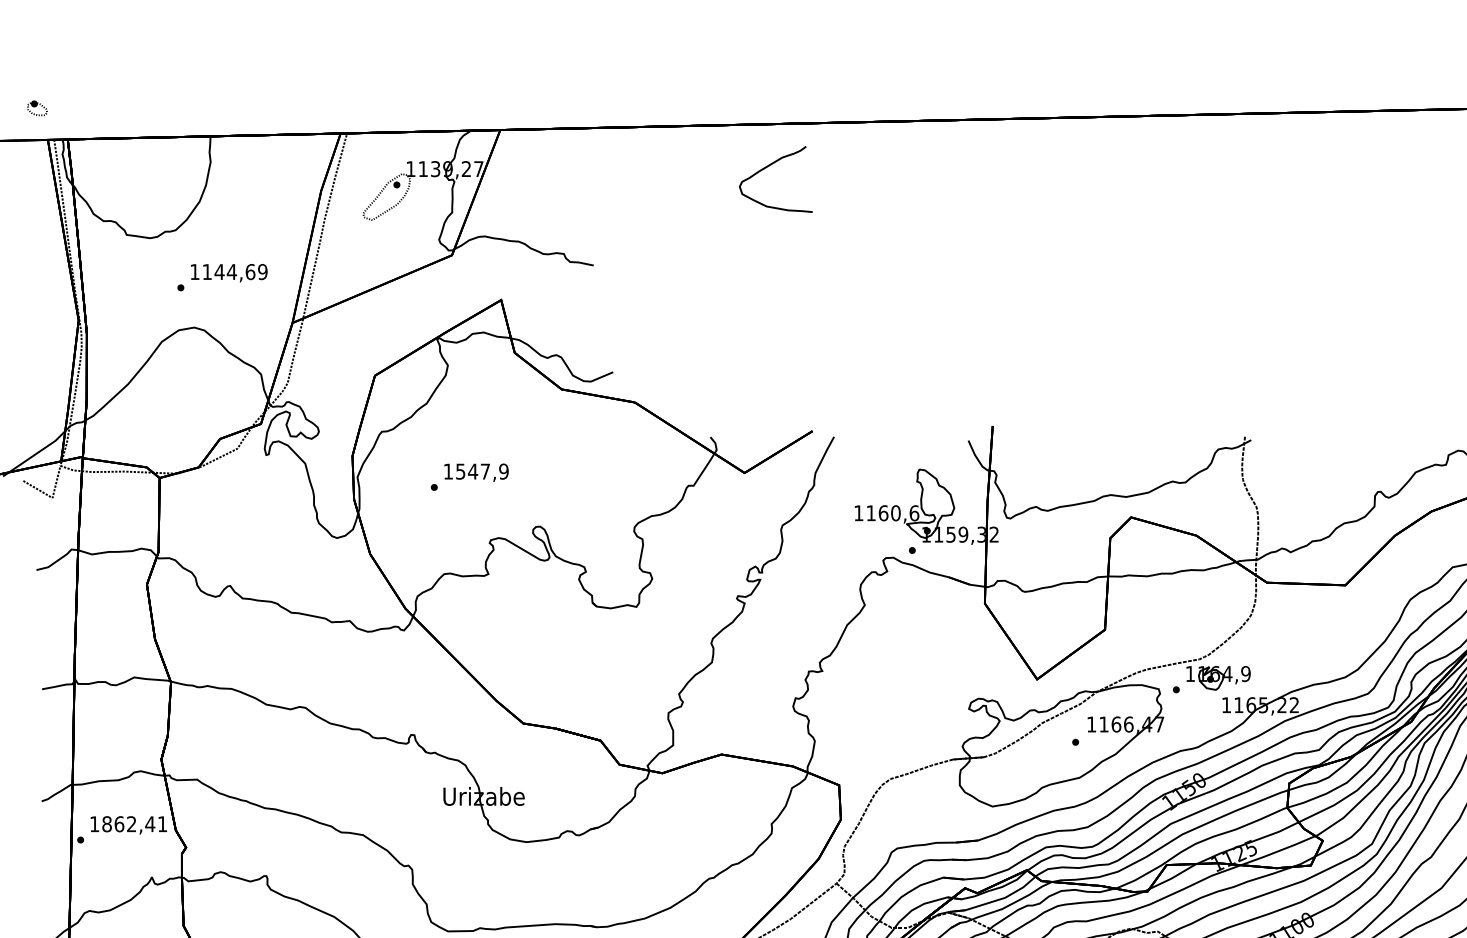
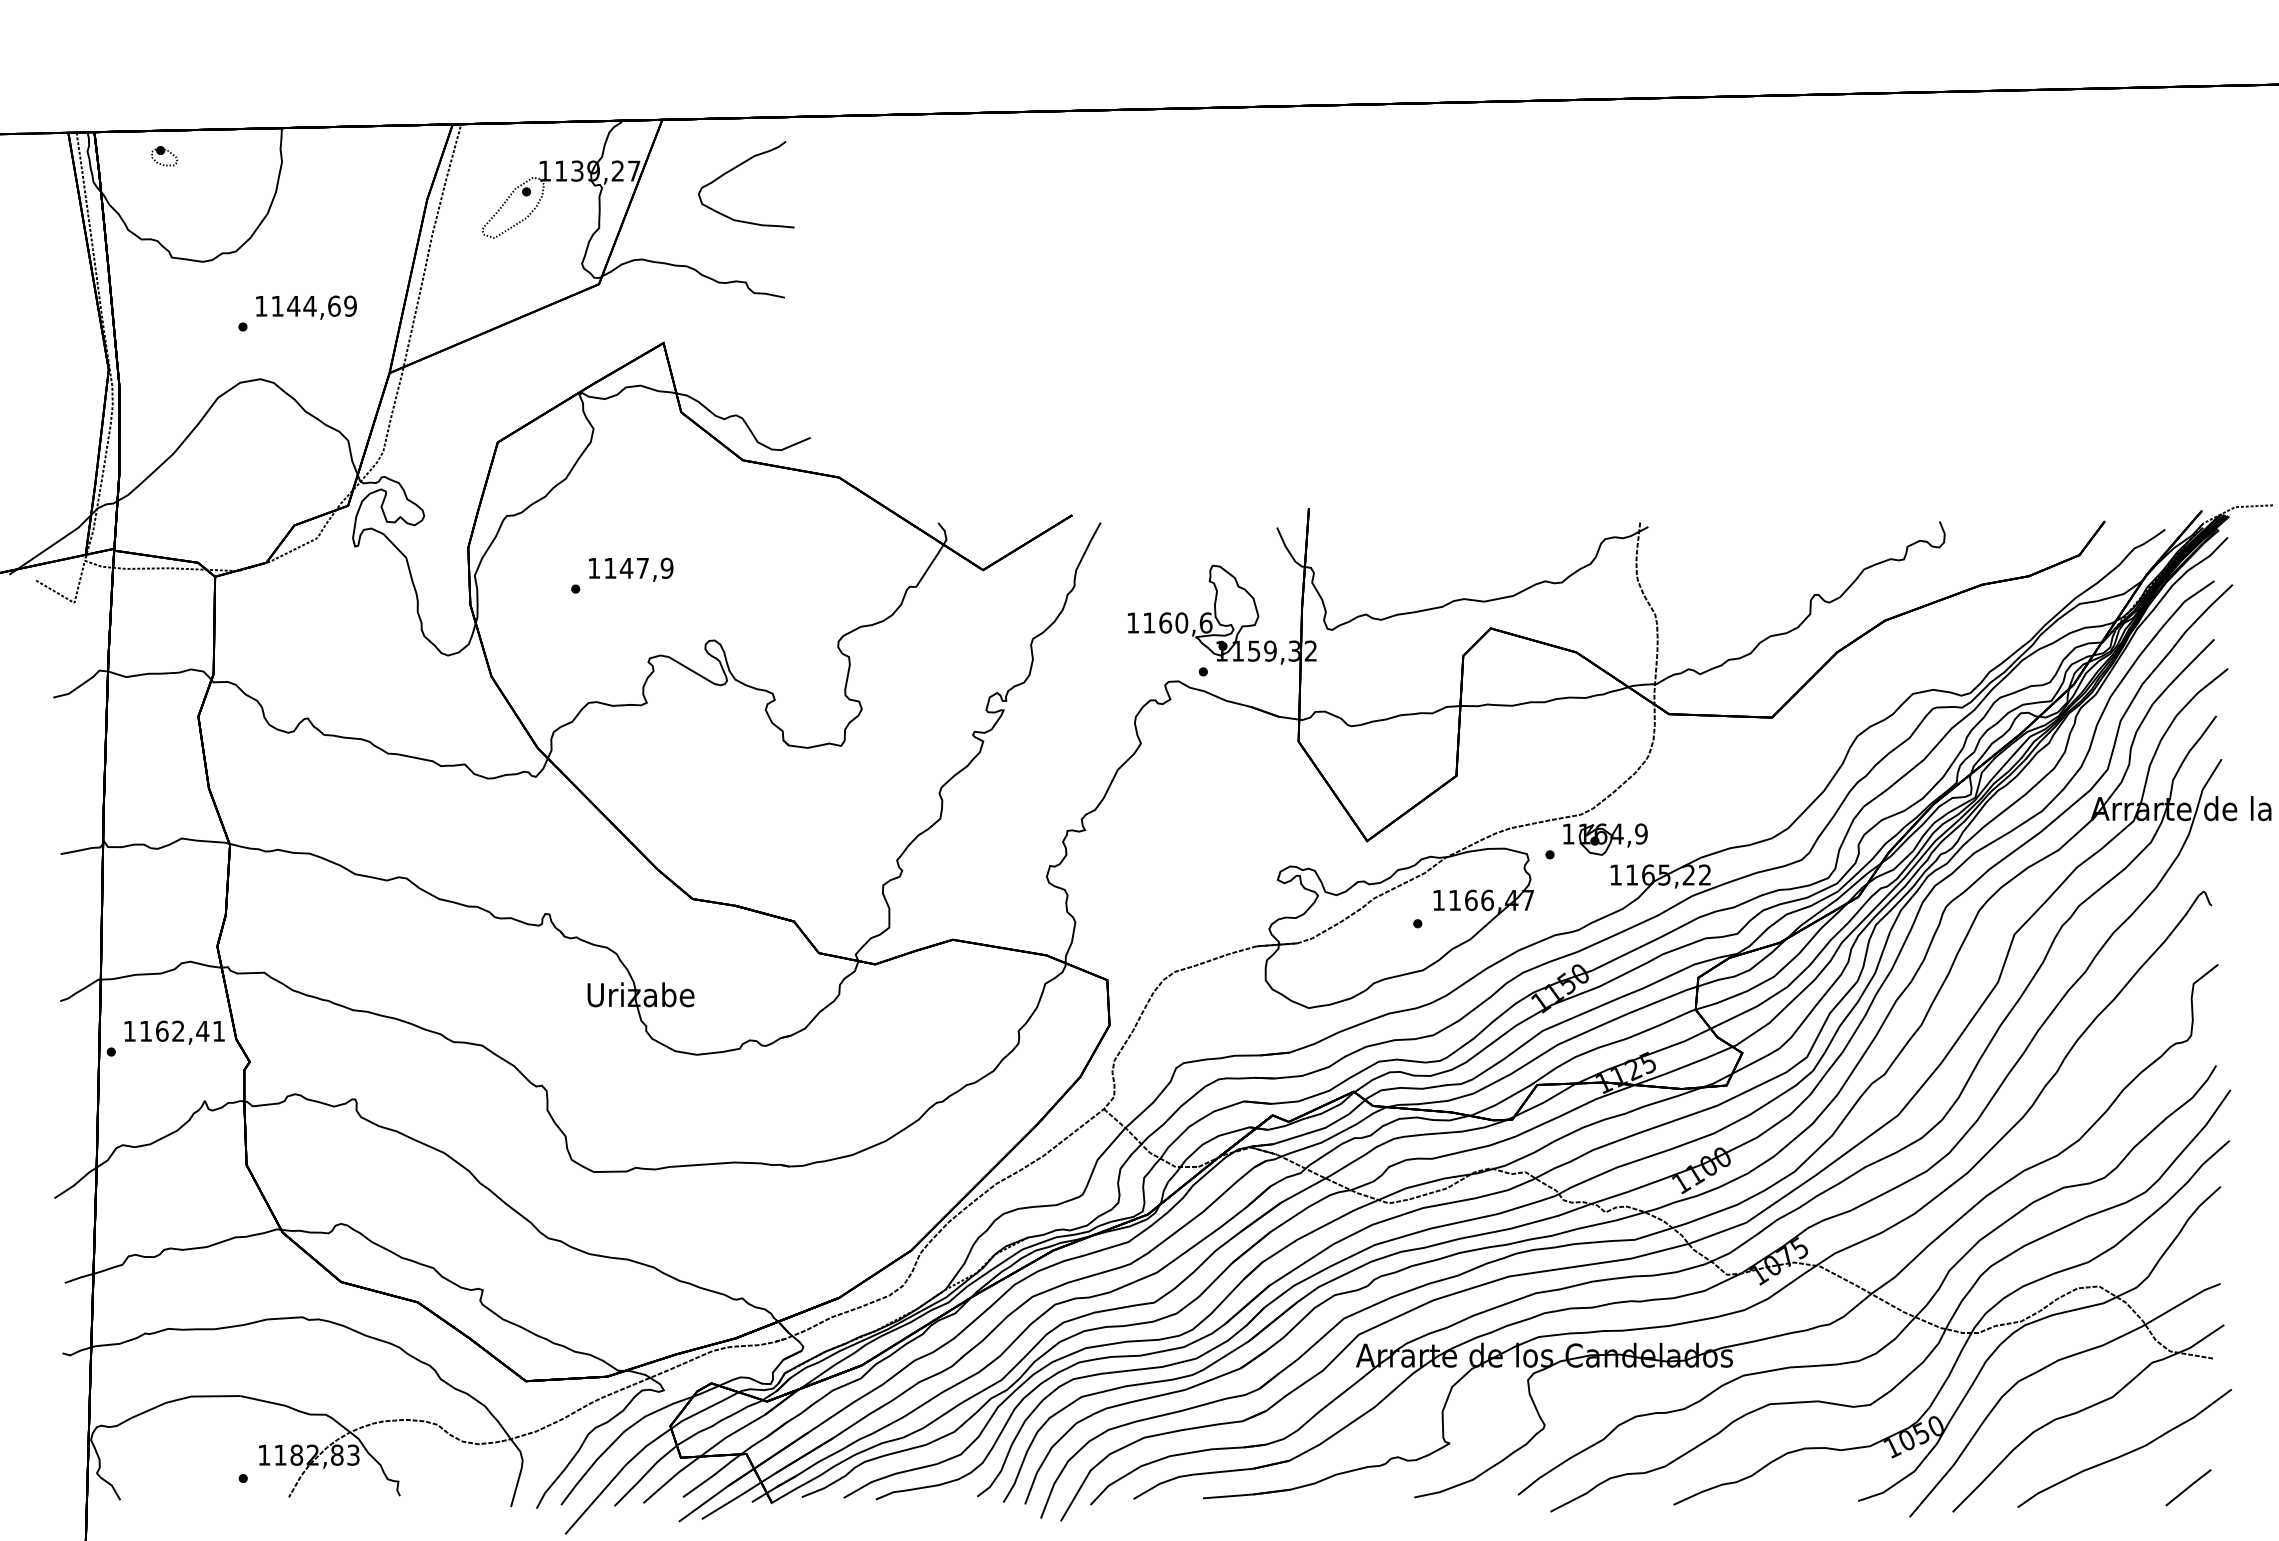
part: (37, 108) -> (164, 156), moved
curve: (766, 167) -> (734, 169), moved
text: (460, 471) -> (610, 568), 1547,9 -> 1147,9
text: (106, 823) -> (145, 1030), 1862,41 -> 1162,41

